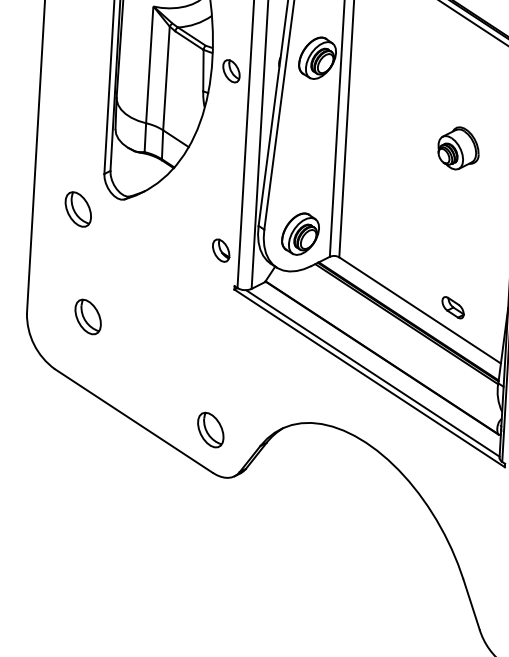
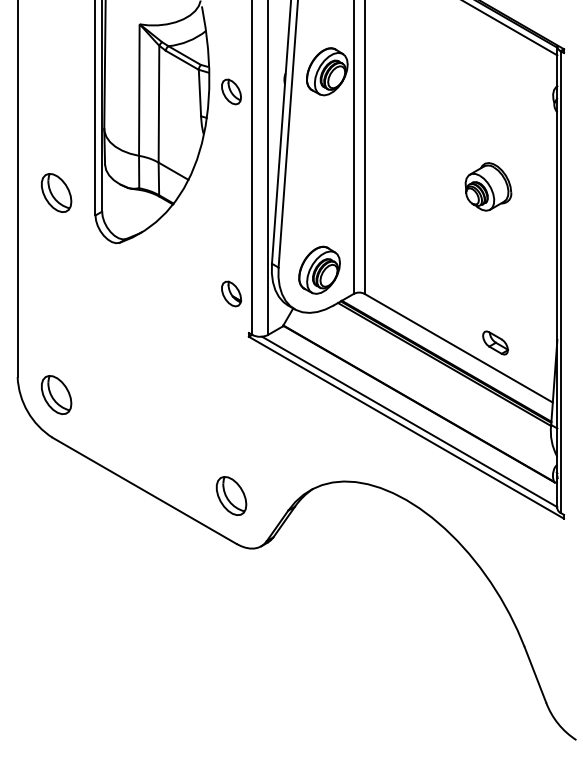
part: (458, 148) -> (488, 186), moved
part: (78, 209) -> (56, 192), moved
part: (88, 316) -> (56, 394), moved

